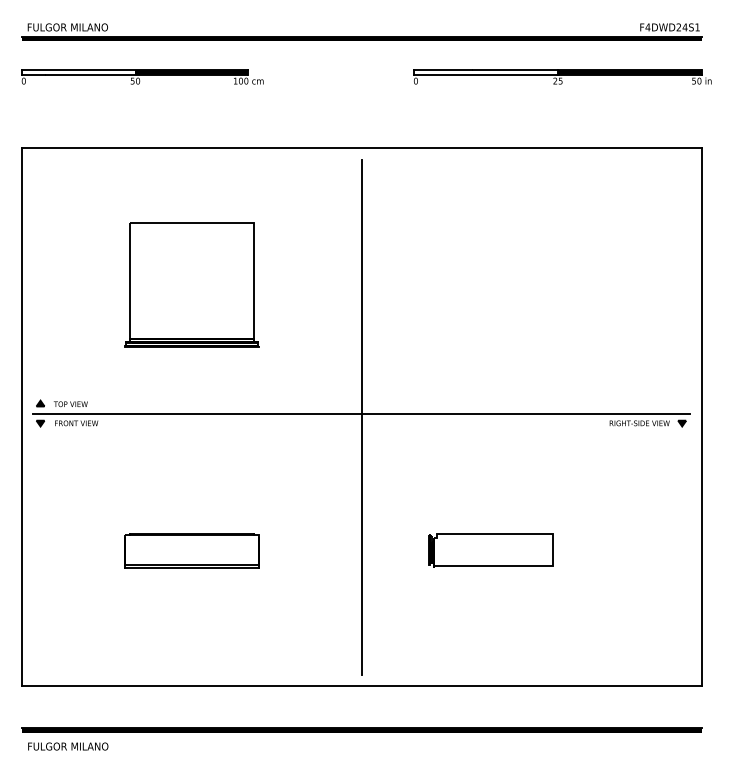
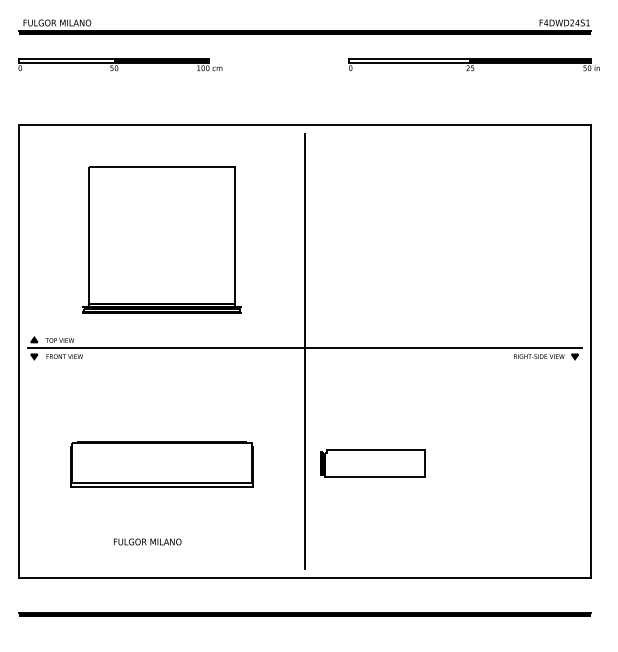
part: (191, 284) -> (161, 239), size x1.4
part: (191, 550) -> (161, 463), size x1.6
part: (490, 550) -> (372, 463), moved
text: (68, 745) -> (147, 541), moved

